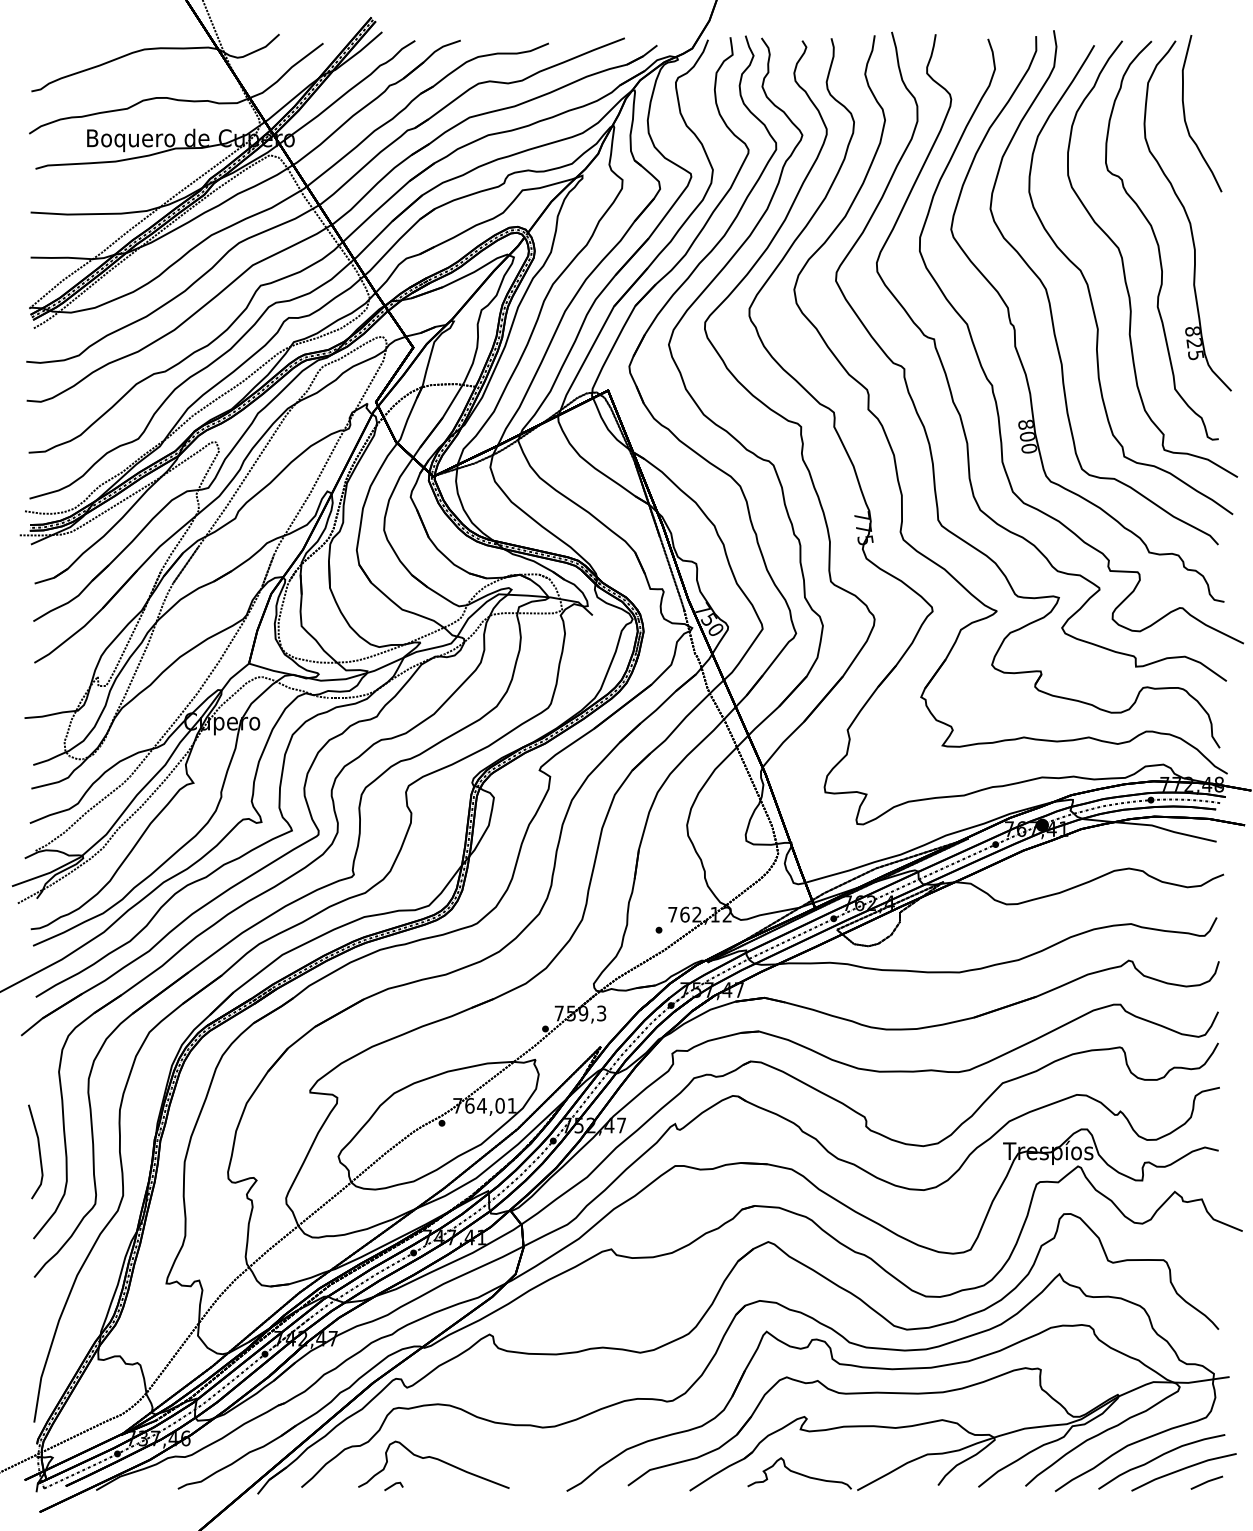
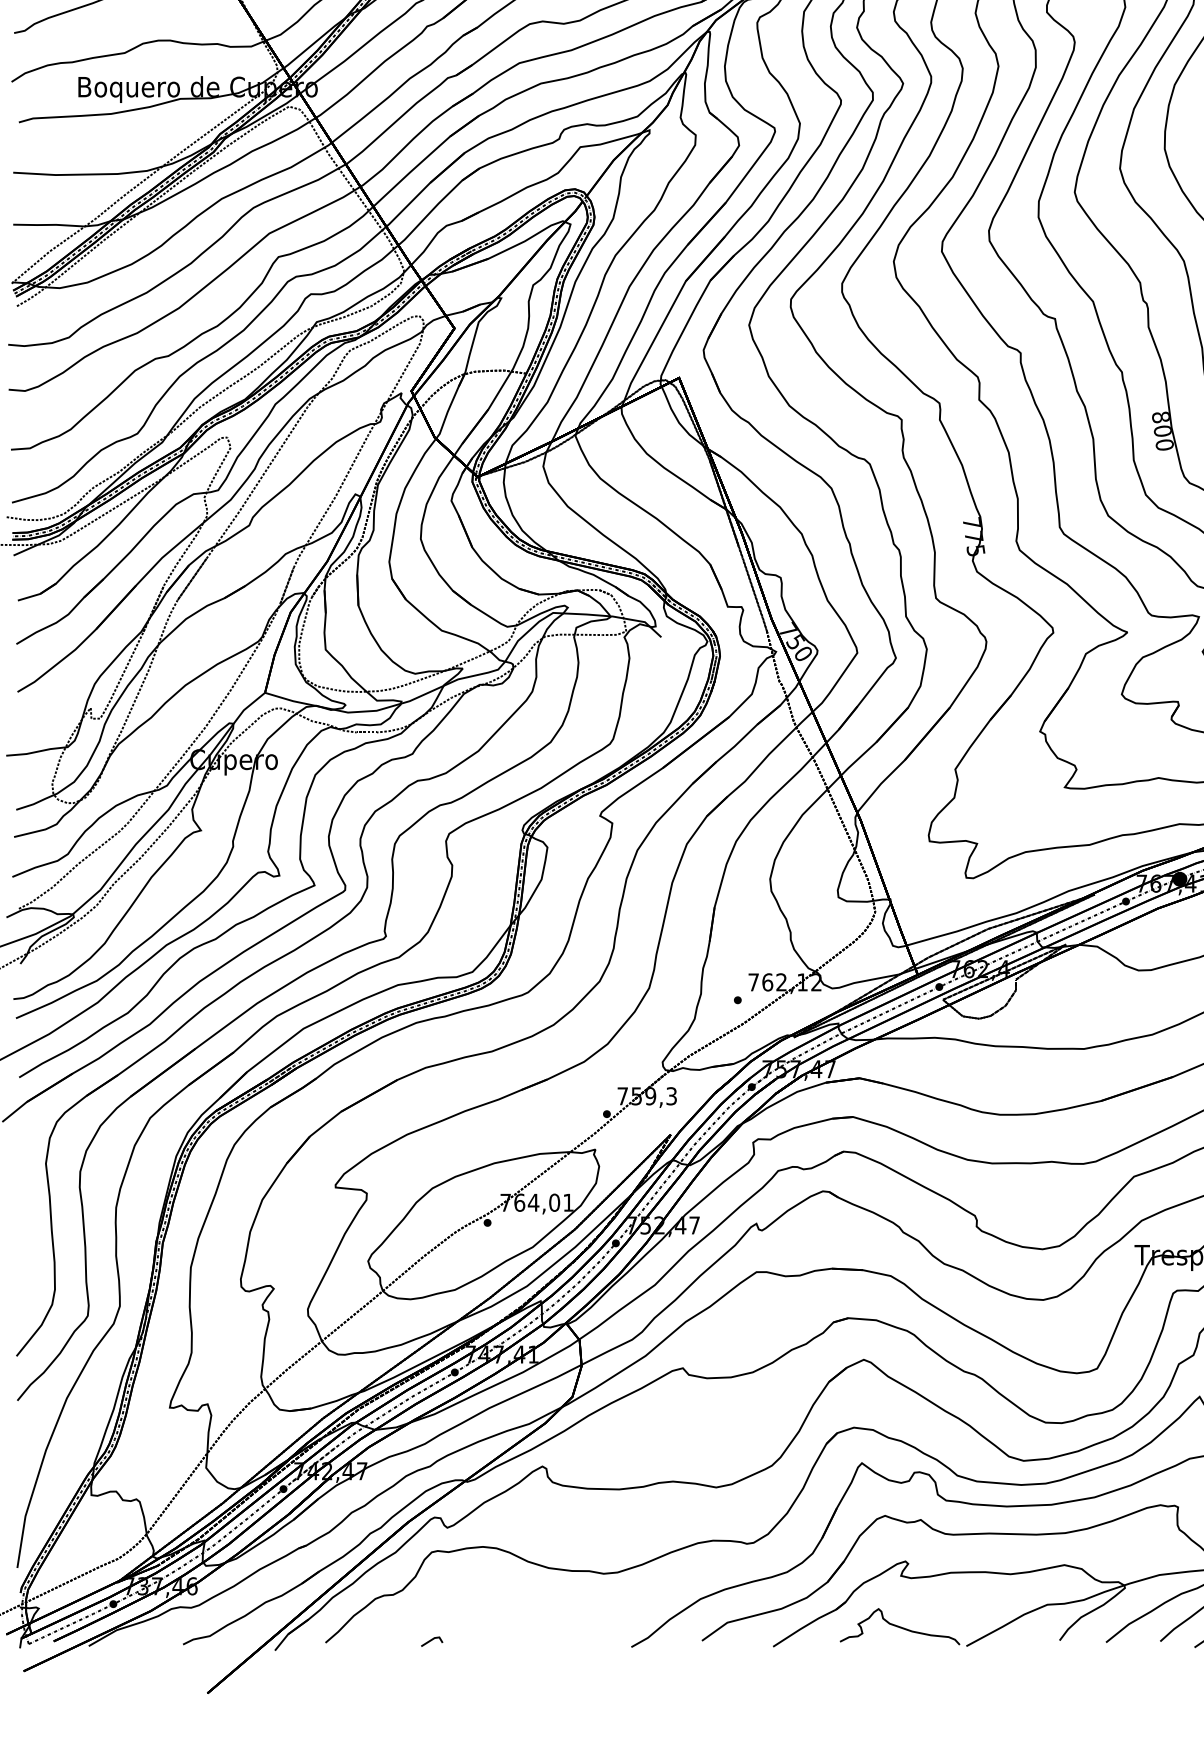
line: (38, 1151) -> (22, 1255), removed
curve: (434, 1459) -> (478, 1610), removed

